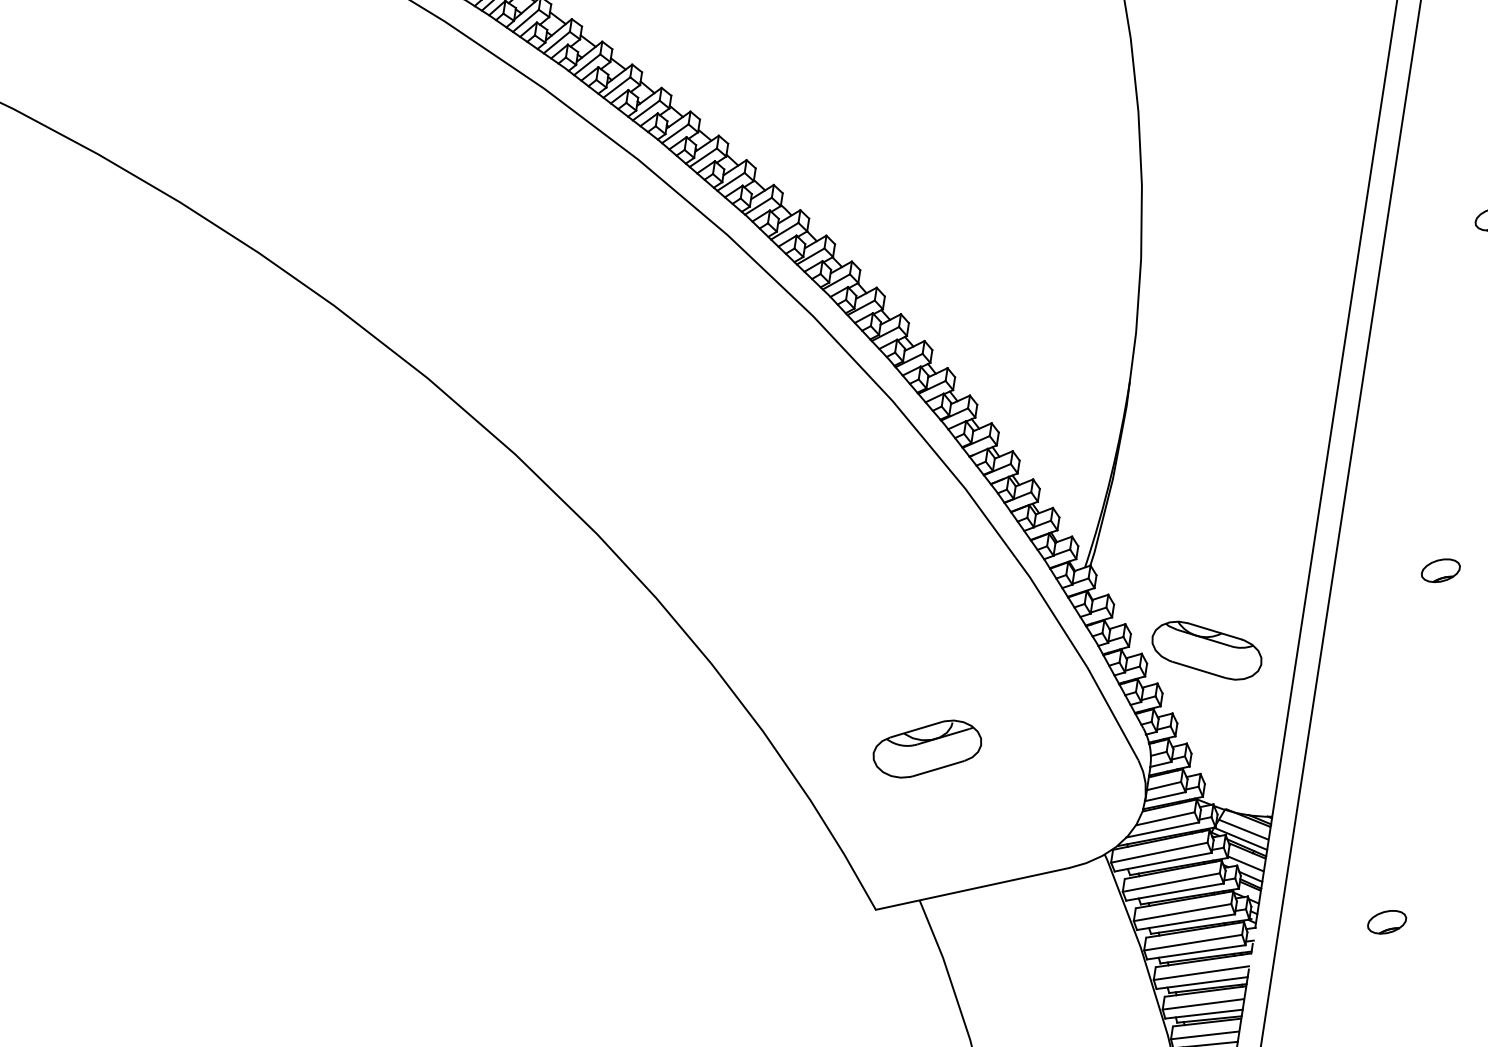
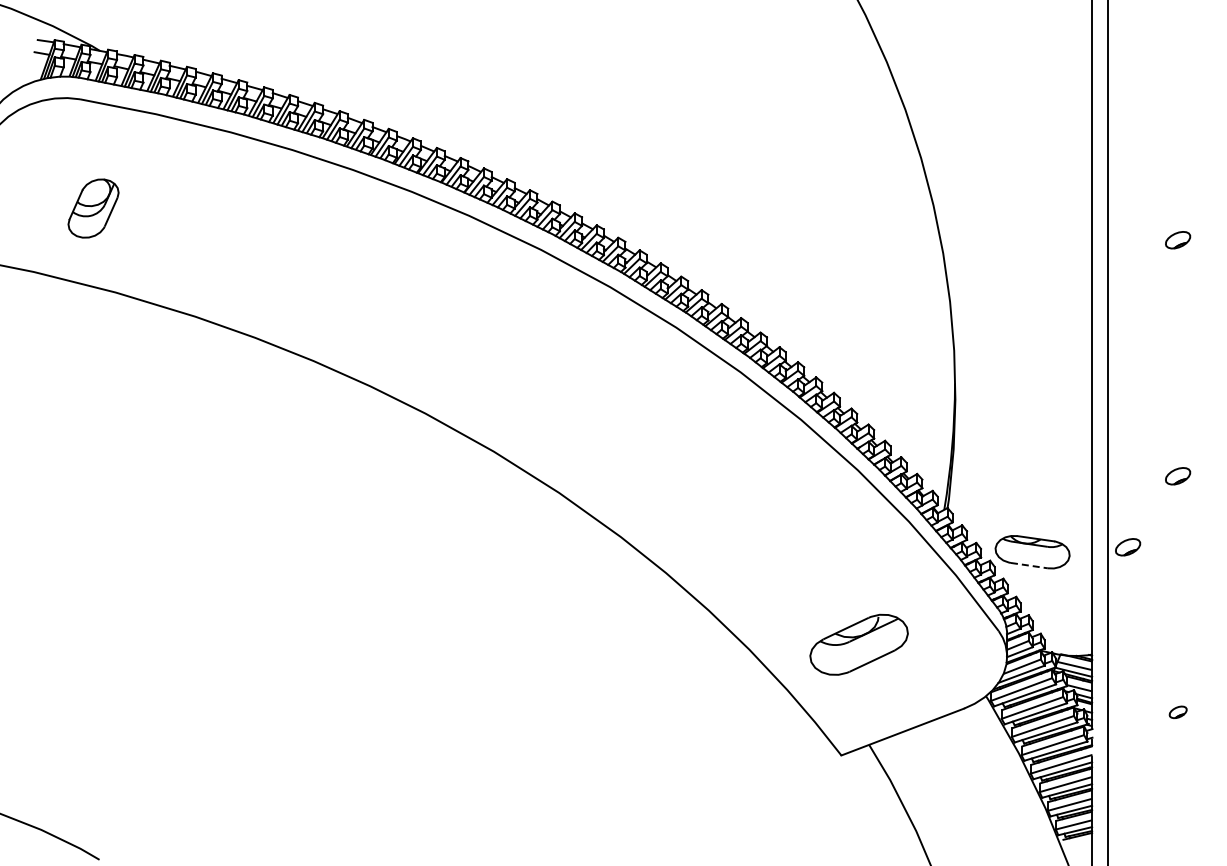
part: (1350, 665) -> (1128, 547), added
line: (1199, 669) -> (1029, 565), solid -> dashed
part: (926, 748) -> (858, 644), size x1.4
part: (1387, 922) -> (1178, 712), size x0.7

